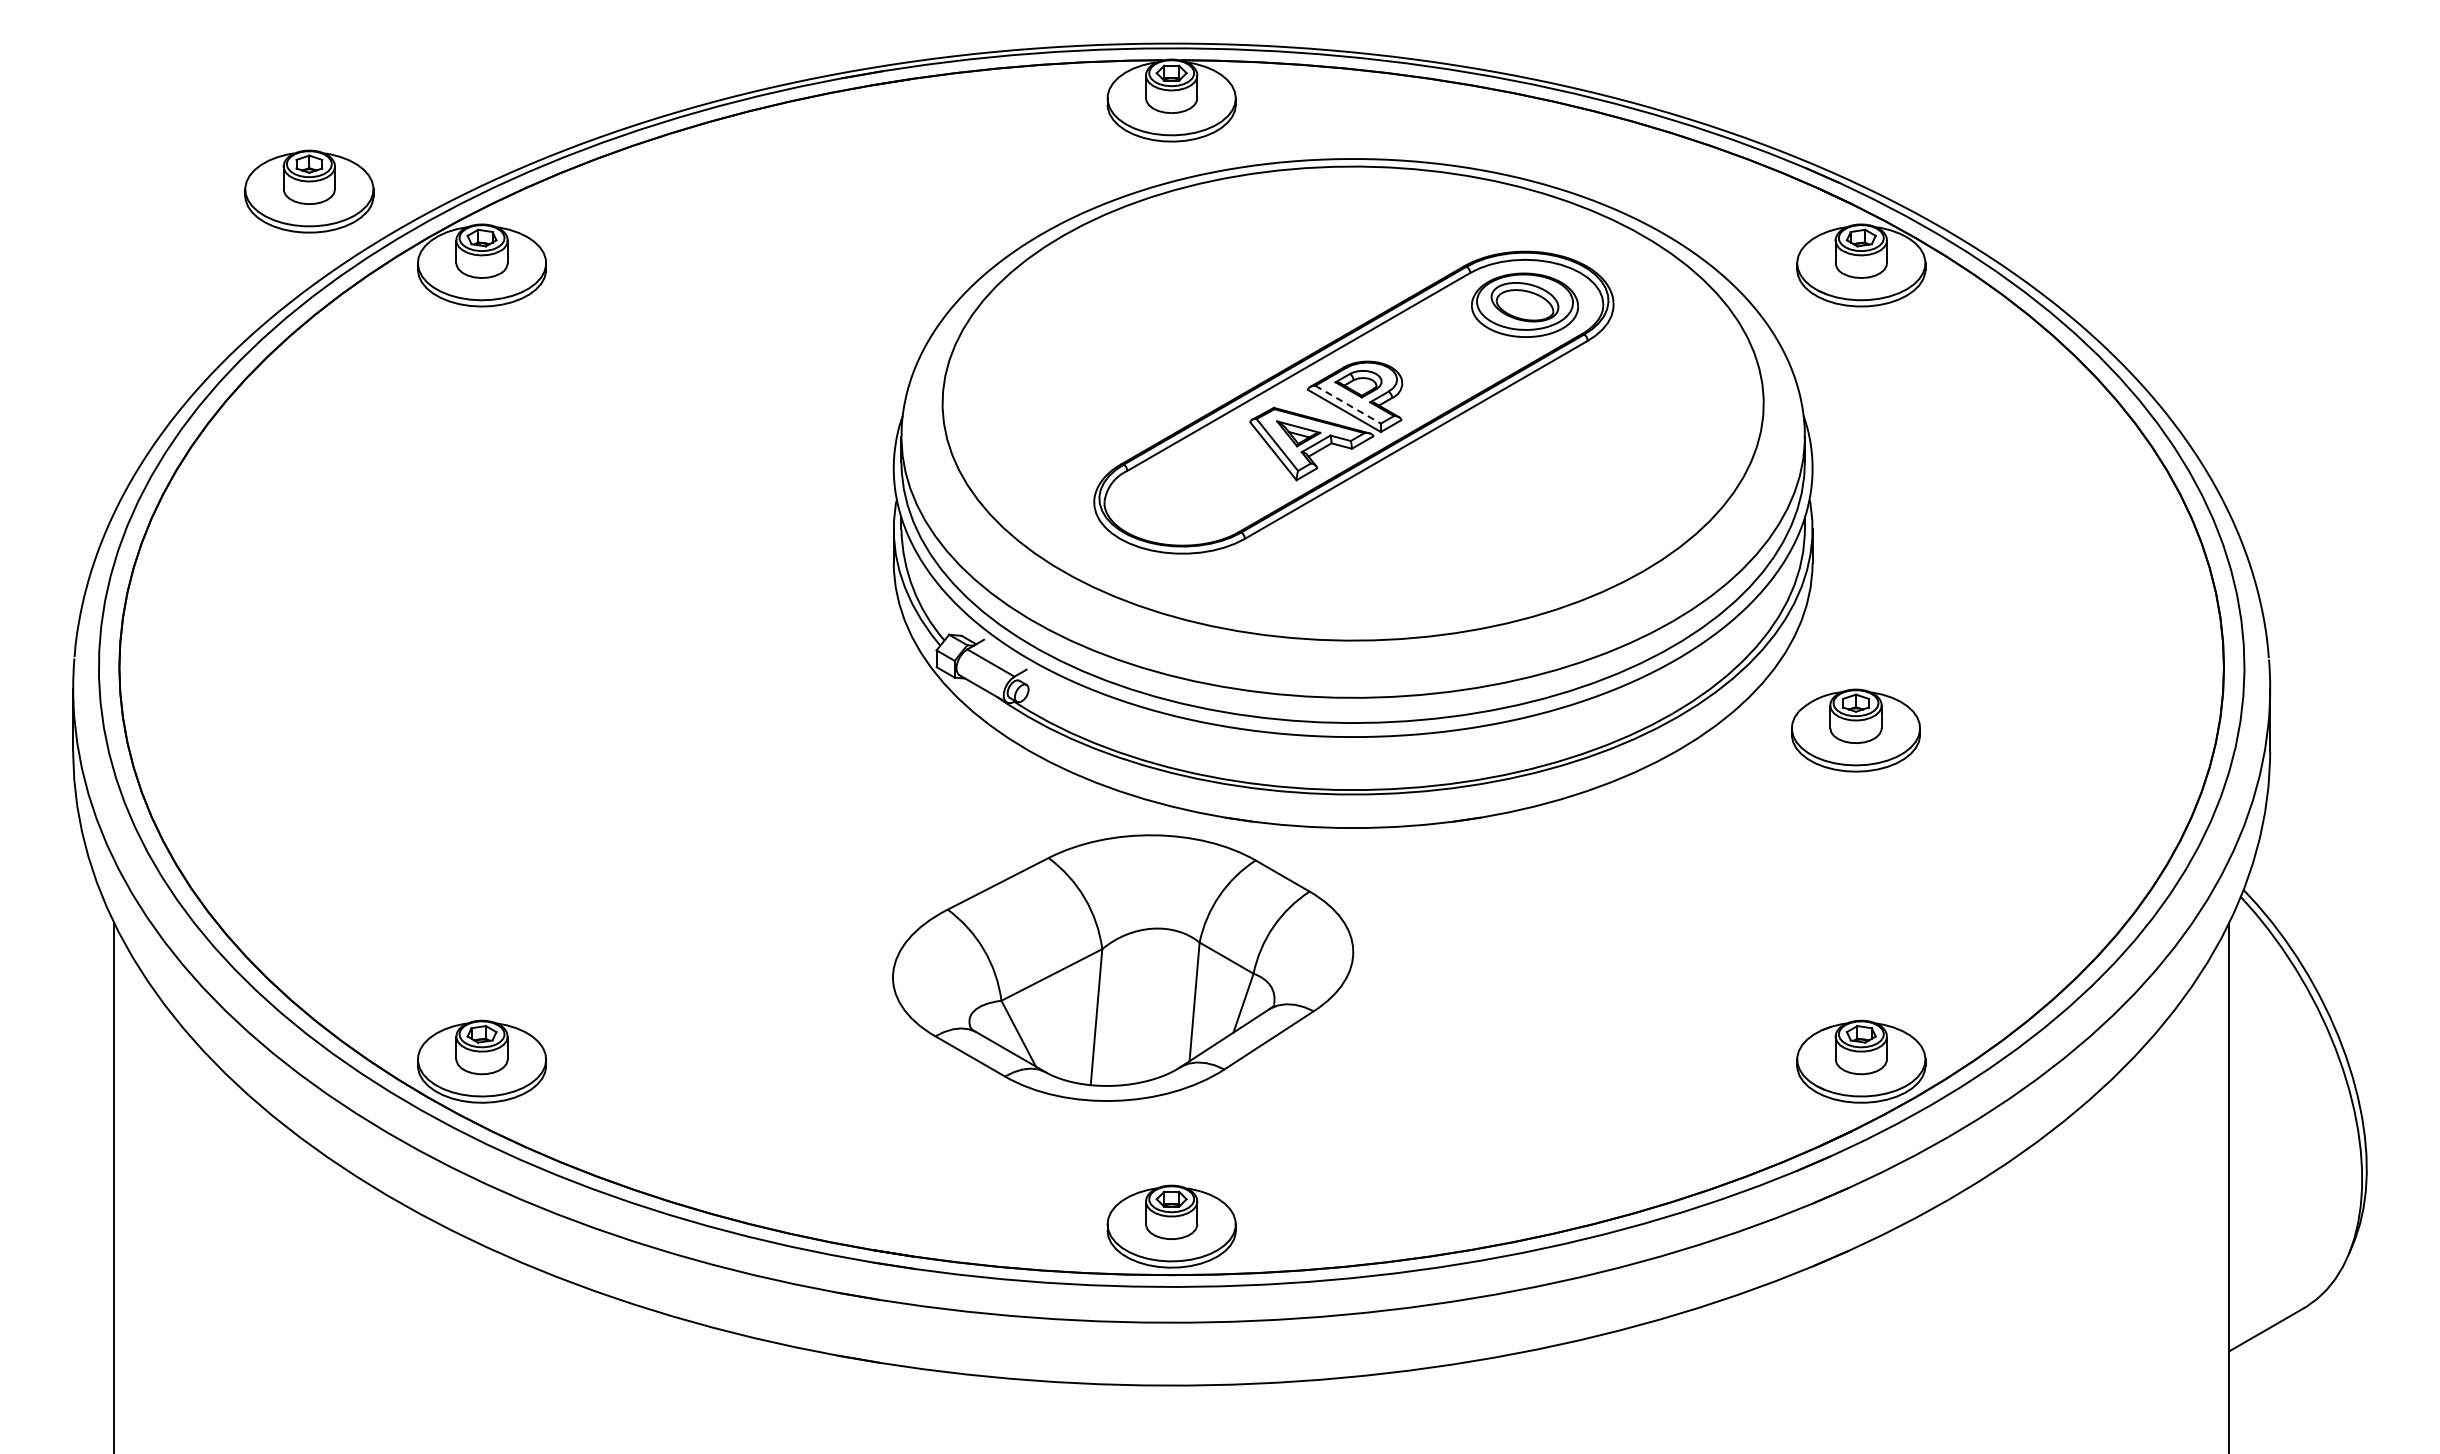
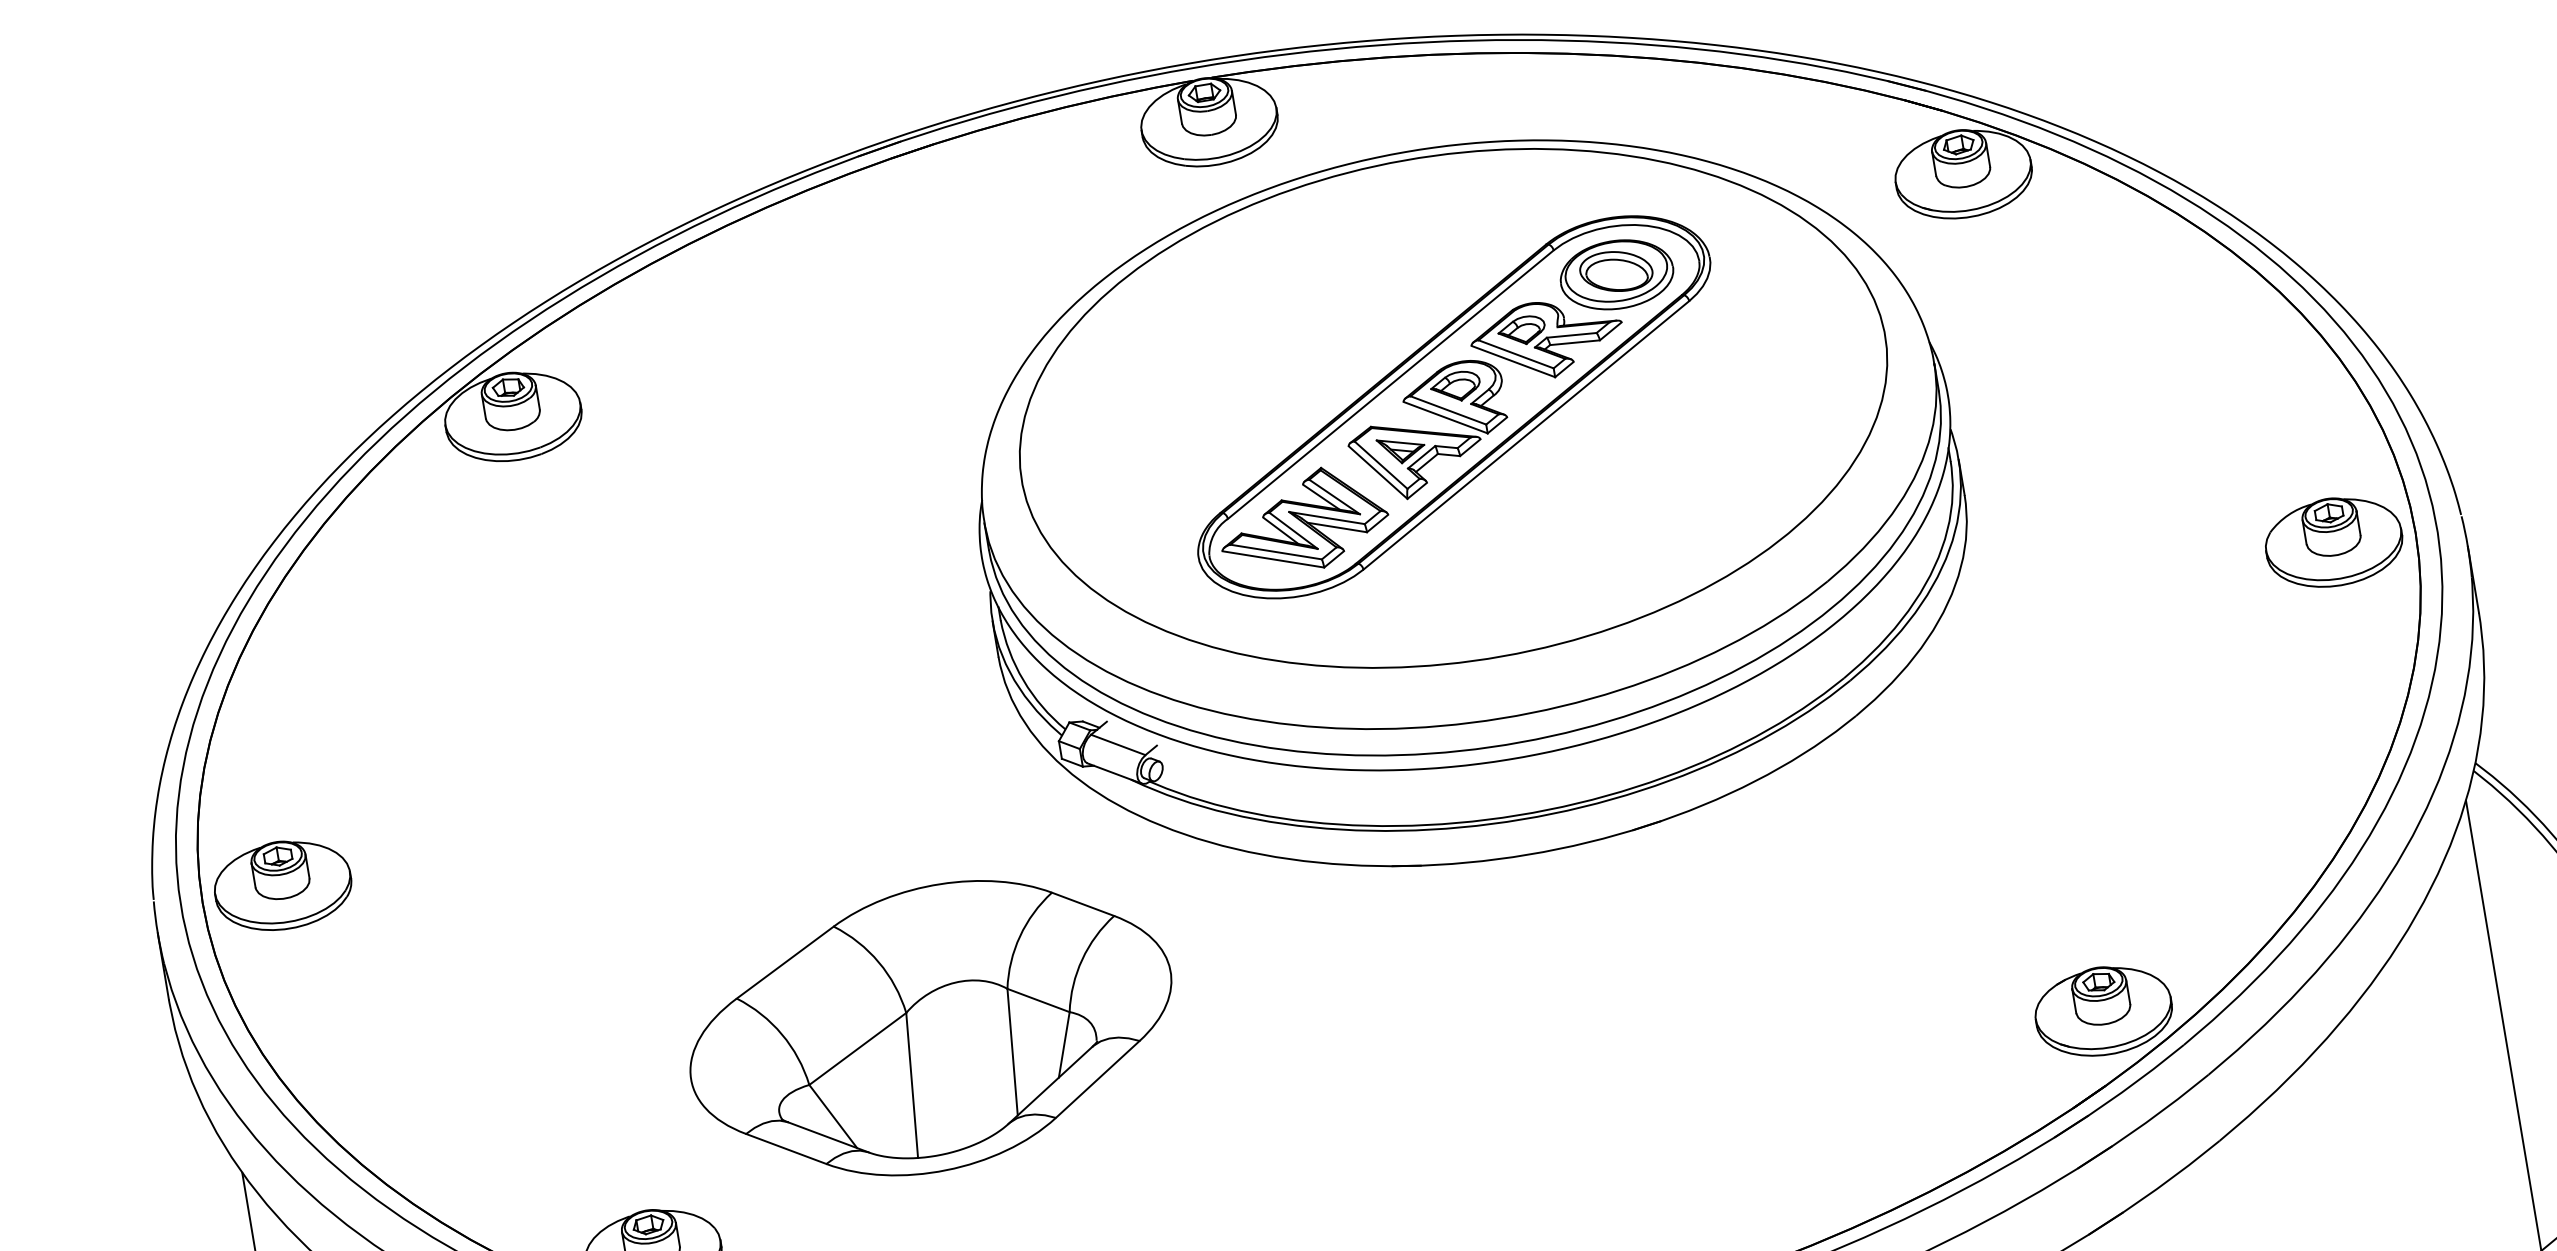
part: (309, 191) -> (283, 885), moved
part: (1450, 354) -> (1547, 339), added
line: (1348, 404) -> (1448, 410), dashed -> solid
part: (1196, 484) -> (1303, 521), added
part: (1855, 730) -> (2333, 542), moved
part: (1123, 967) -> (931, 1028), moved

